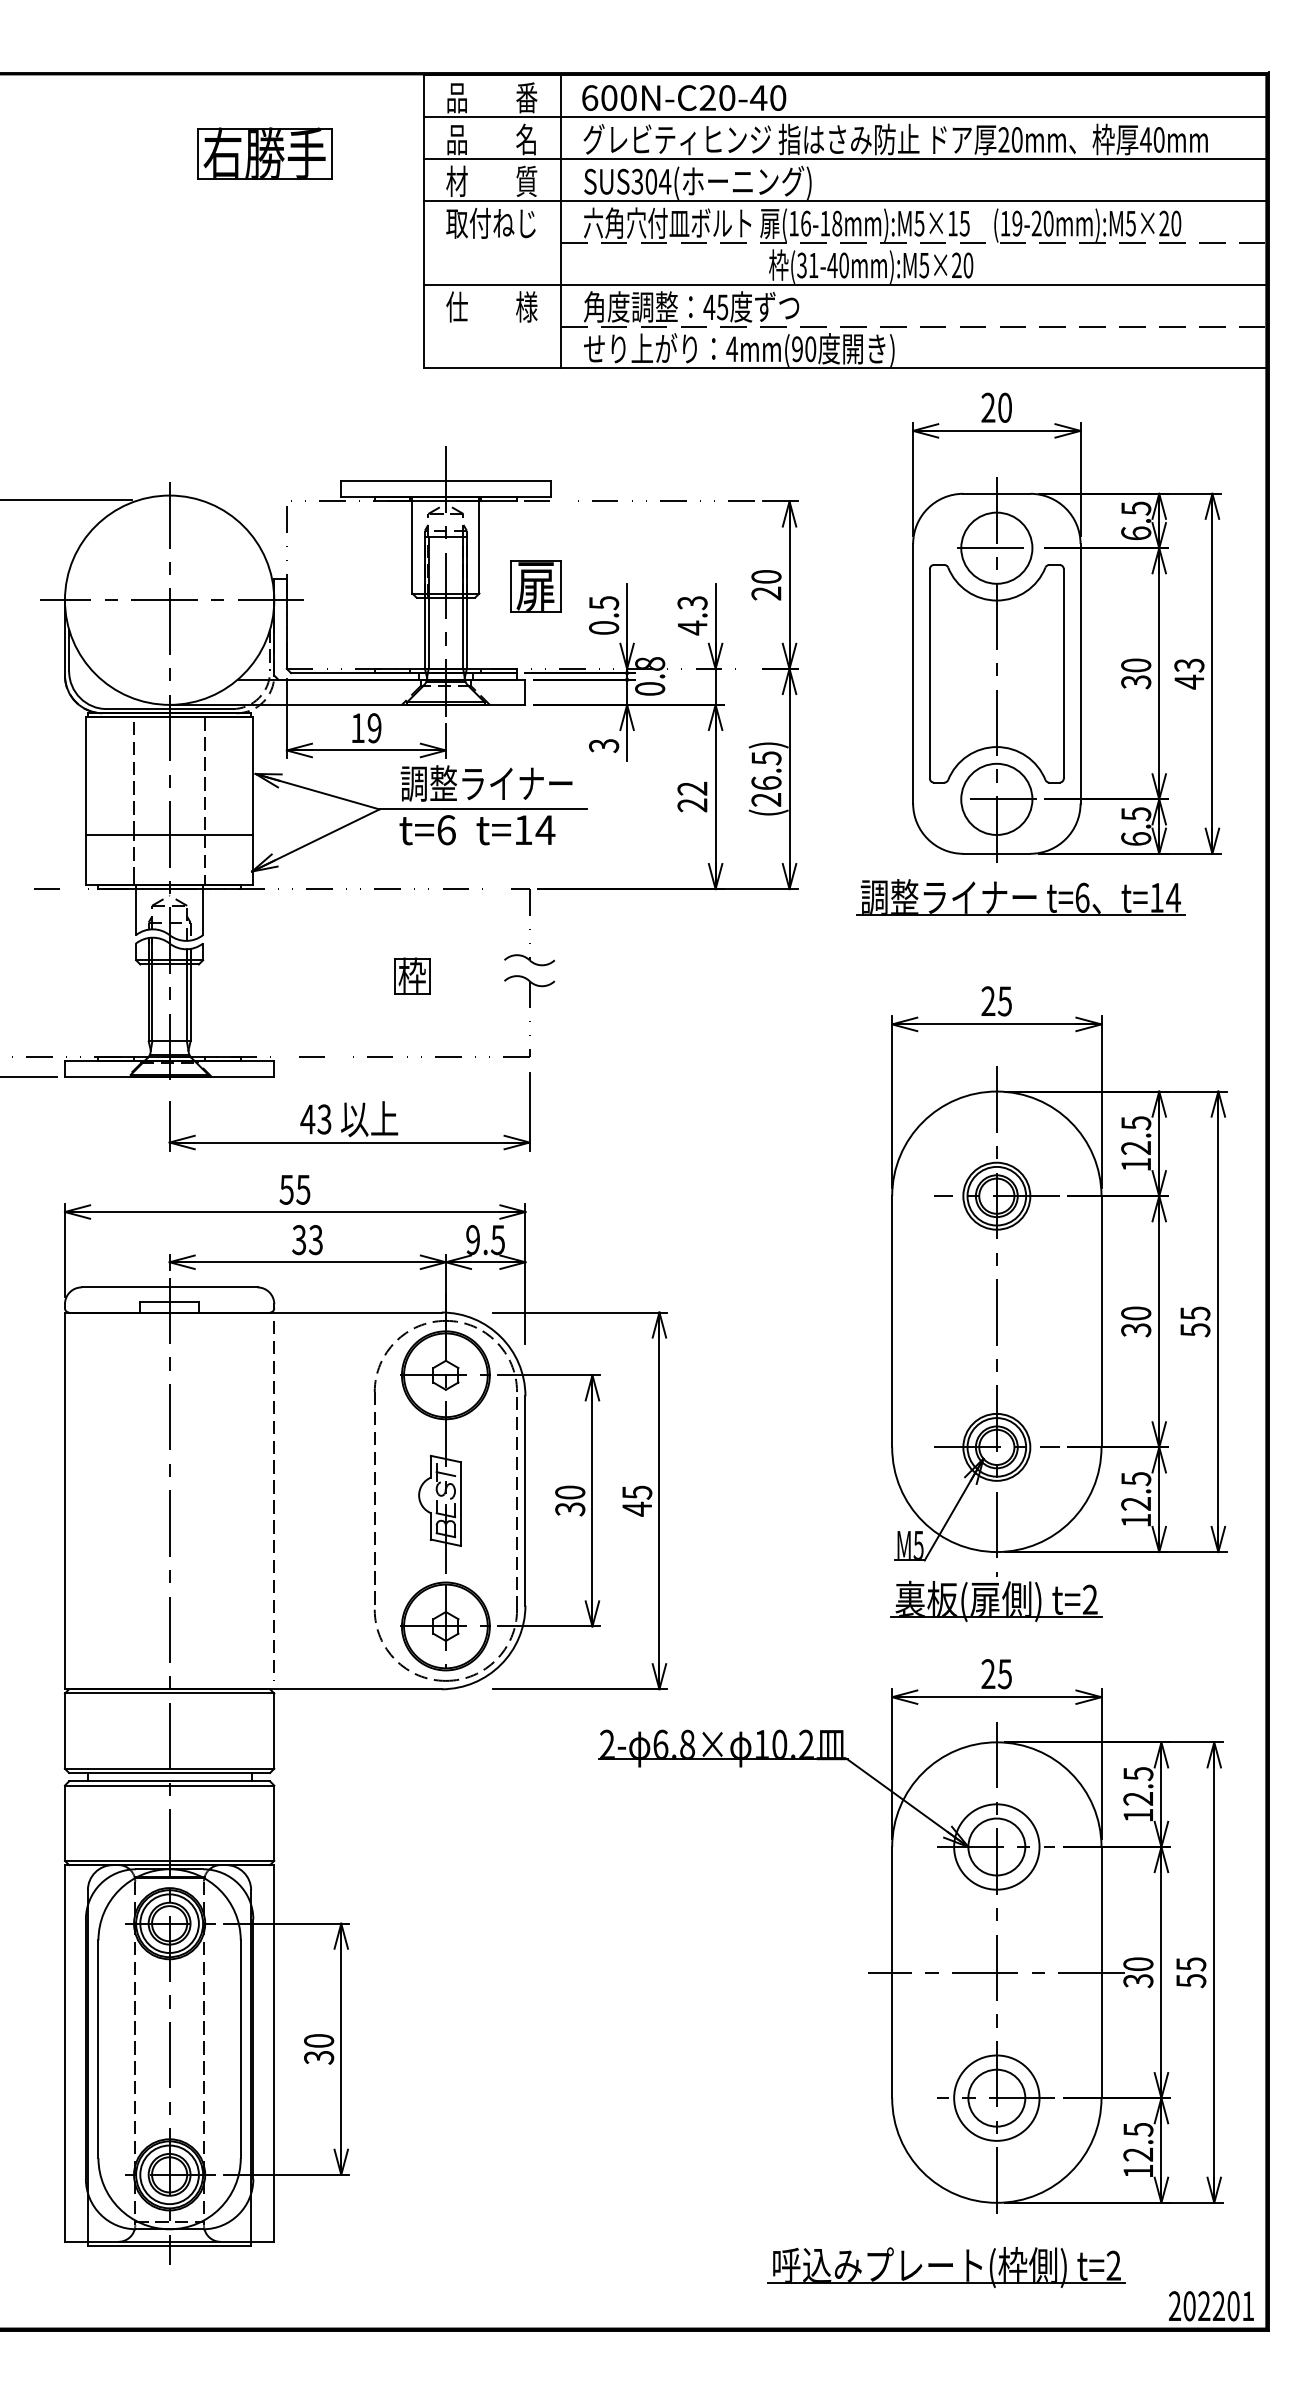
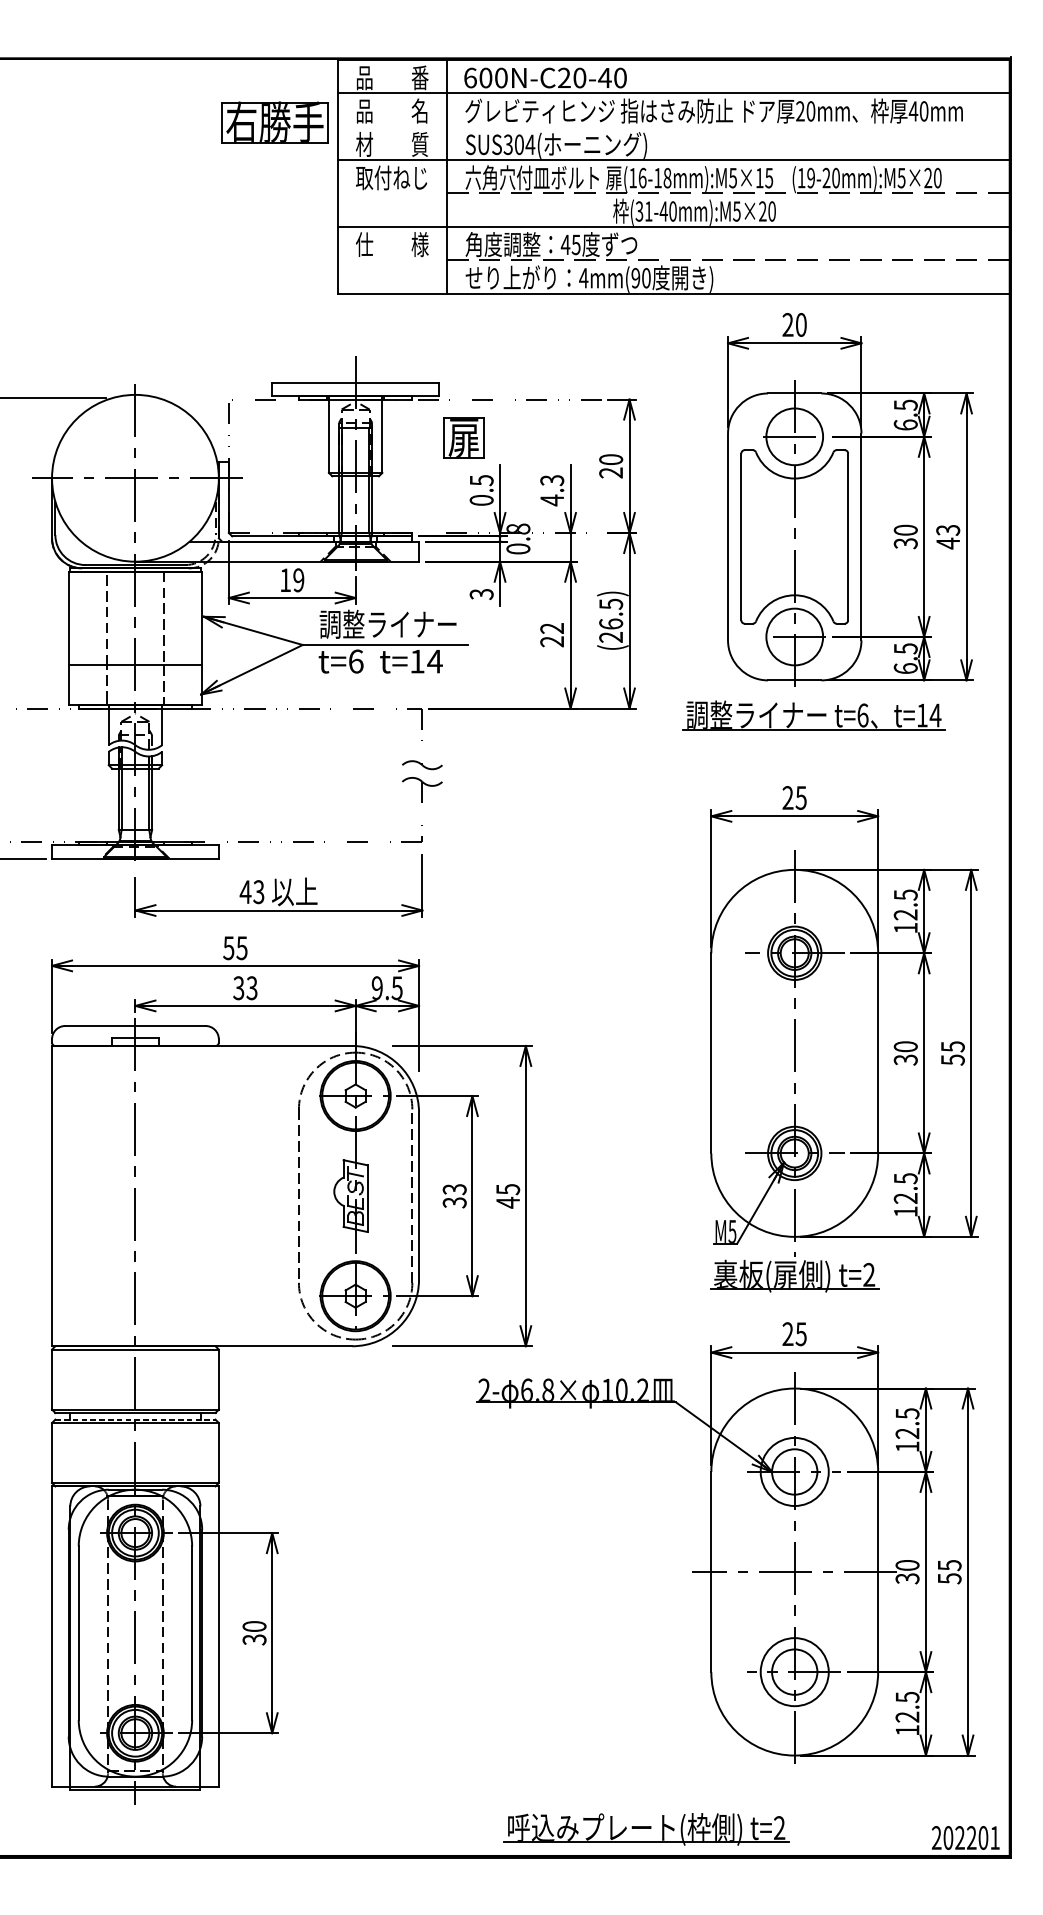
part: (264, 153) -> (274, 122), moved
line: (844, 159) -> (673, 127), removed
part: (535, 586) -> (463, 437), moved
part: (412, 975) -> (329, 777), removed
text: (570, 1492) -> (454, 1189), 30 -> 33
line: (273, 1500) -> (218, 1195), removed
line: (170, 1781) -> (136, 1419), solid -> dashed
part: (946, 2267) -> (646, 1829), moved

